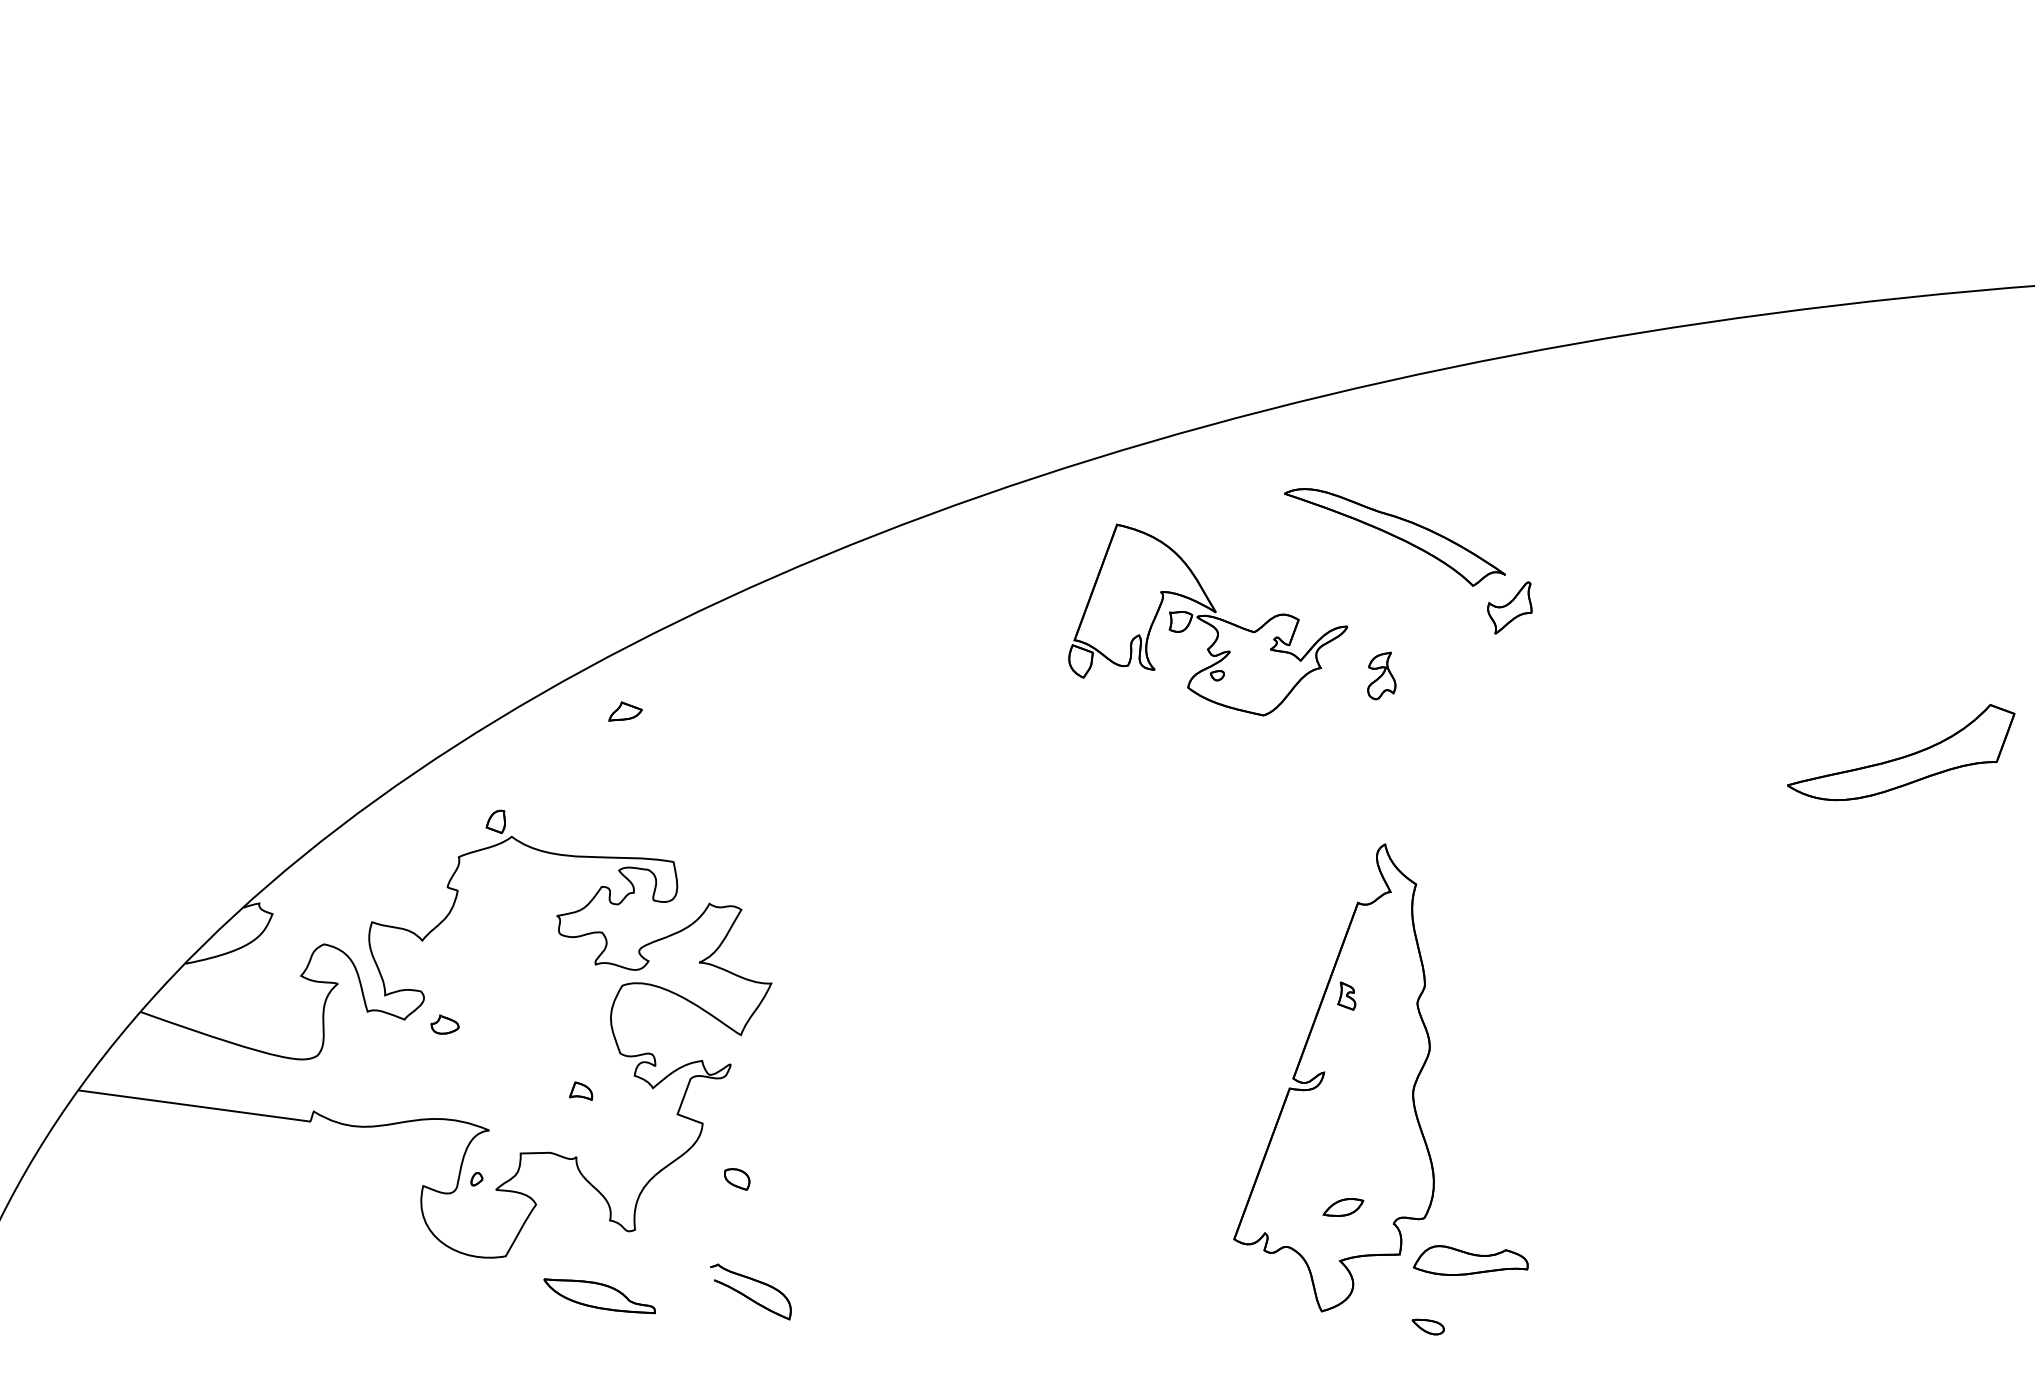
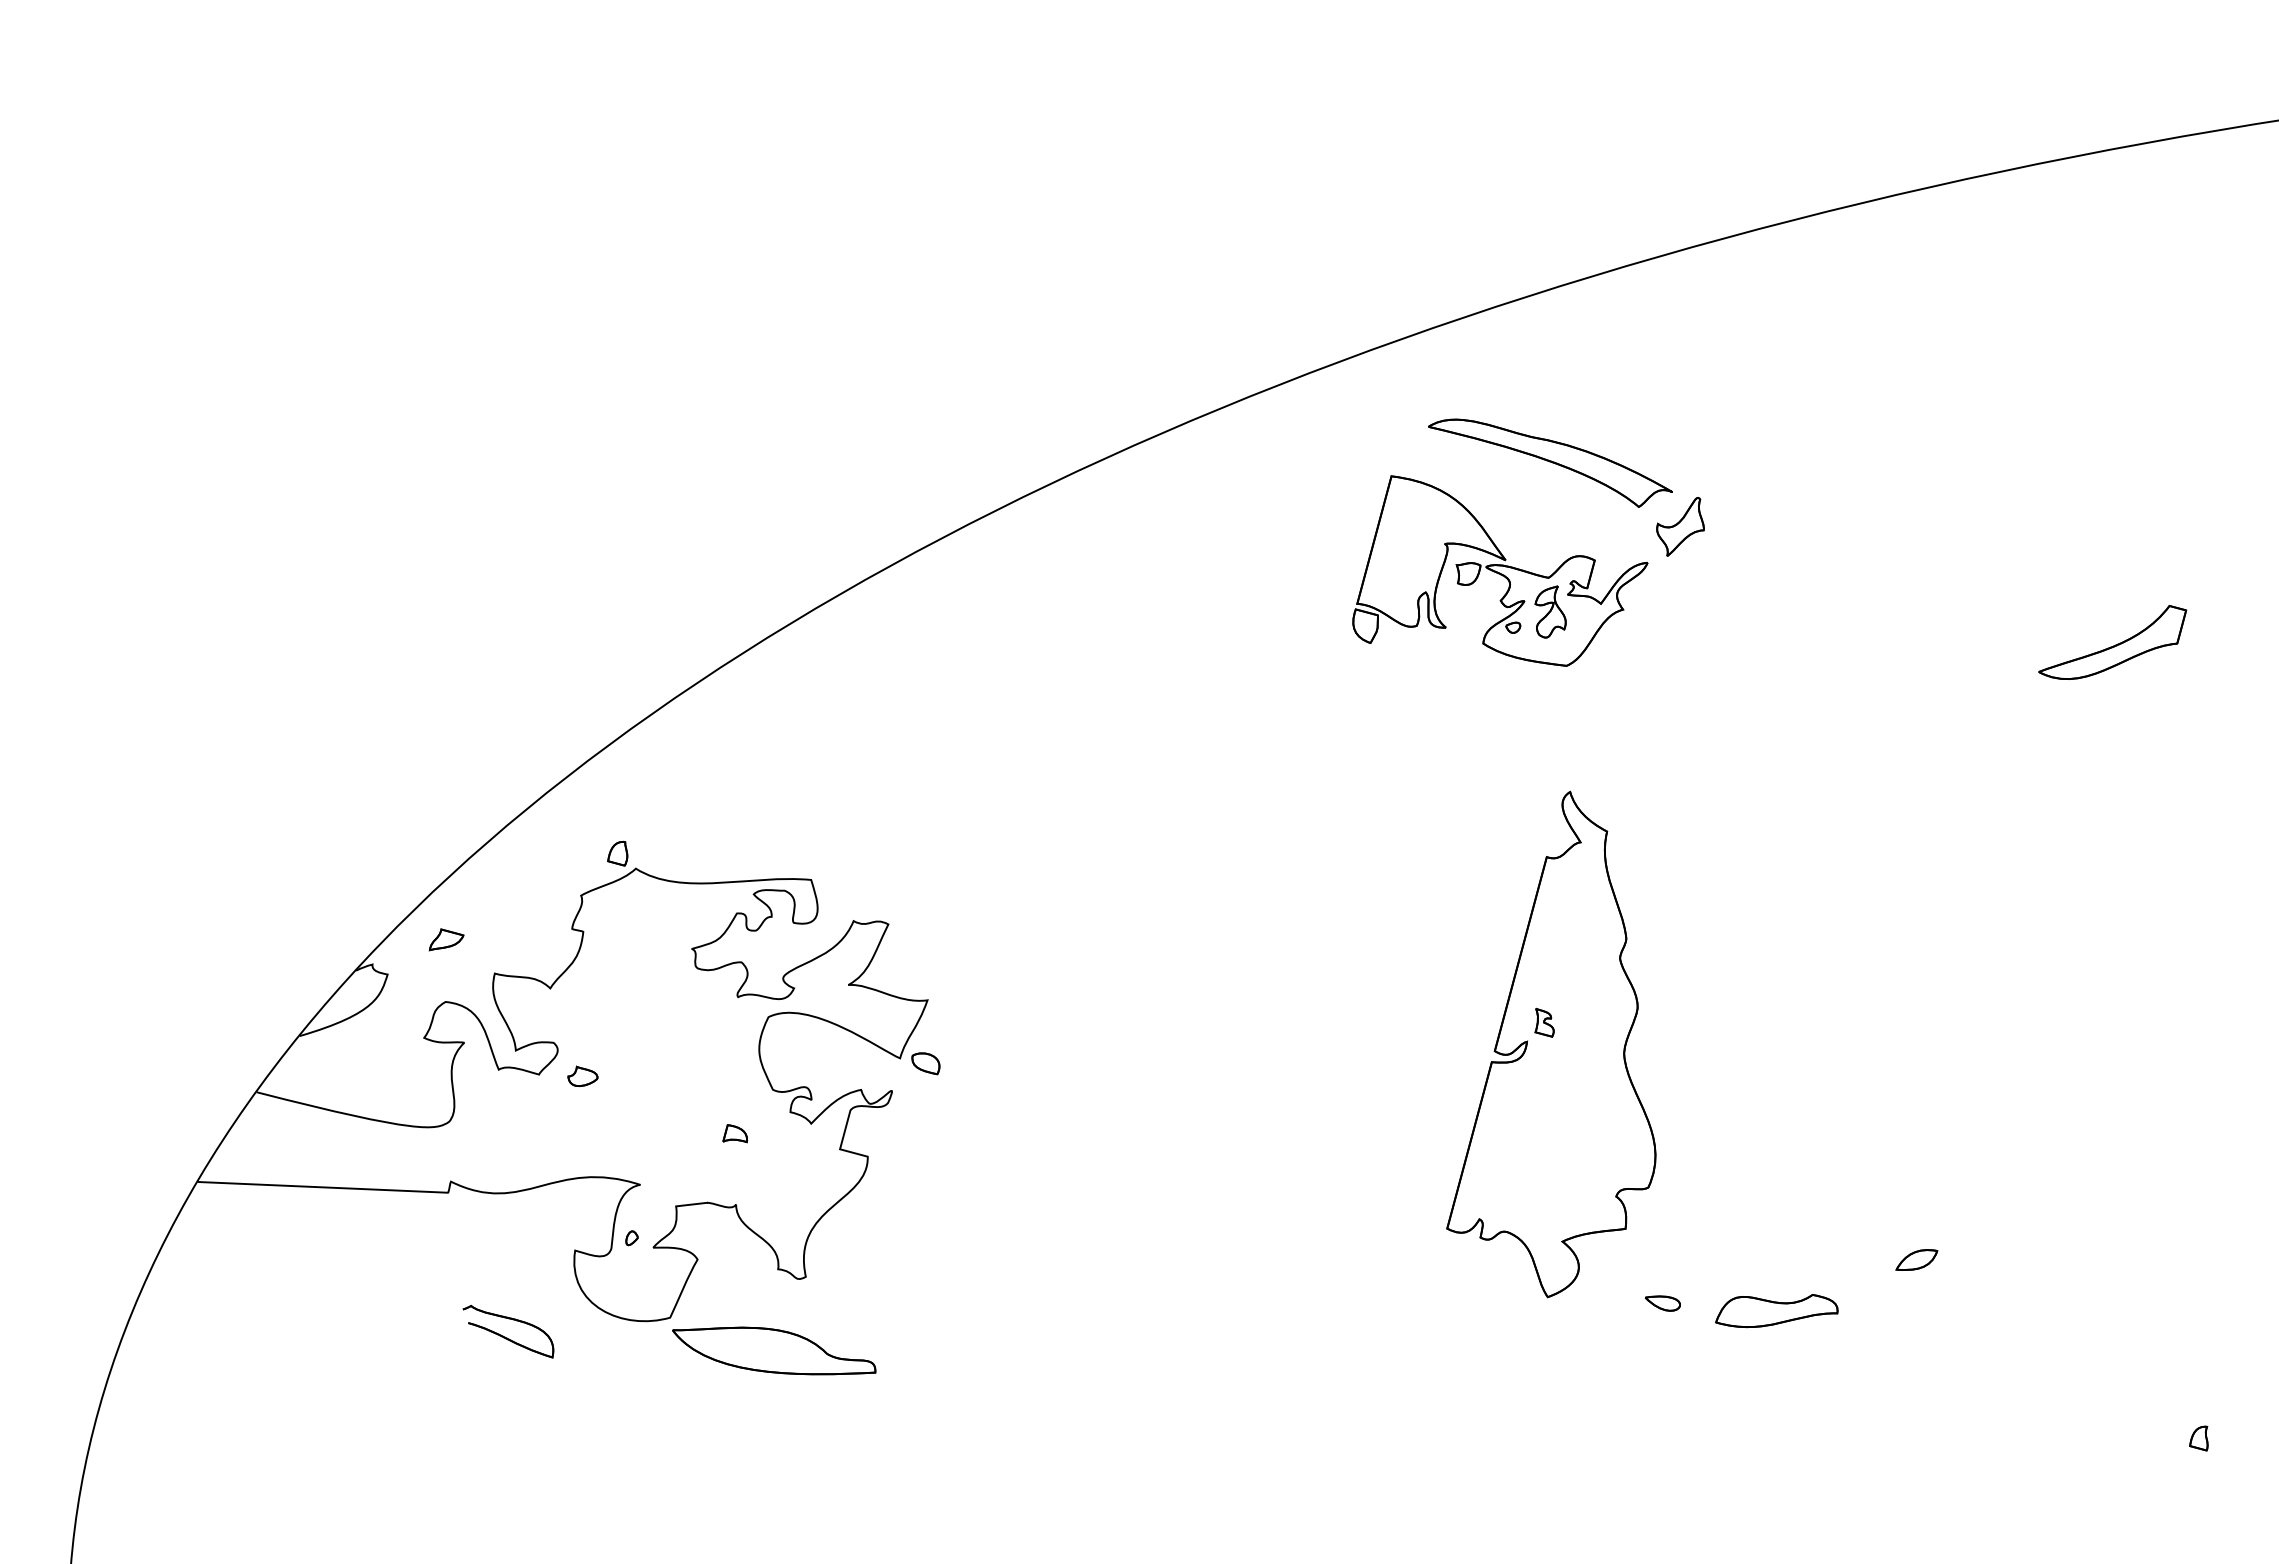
part: (1210, 621) -> (1500, 570), moved
part: (625, 712) -> (446, 939), moved
part: (1901, 751) -> (2112, 642), size x0.62
part: (1347, 995) -> (1544, 1022), moved
part: (736, 1178) -> (925, 1063), moved
part: (1343, 1206) -> (1916, 1259), moved
part: (1470, 1262) -> (1776, 1311), moved
part: (750, 1291) -> (508, 1331), moved
part: (599, 1295) -> (774, 1350), size x1.67

